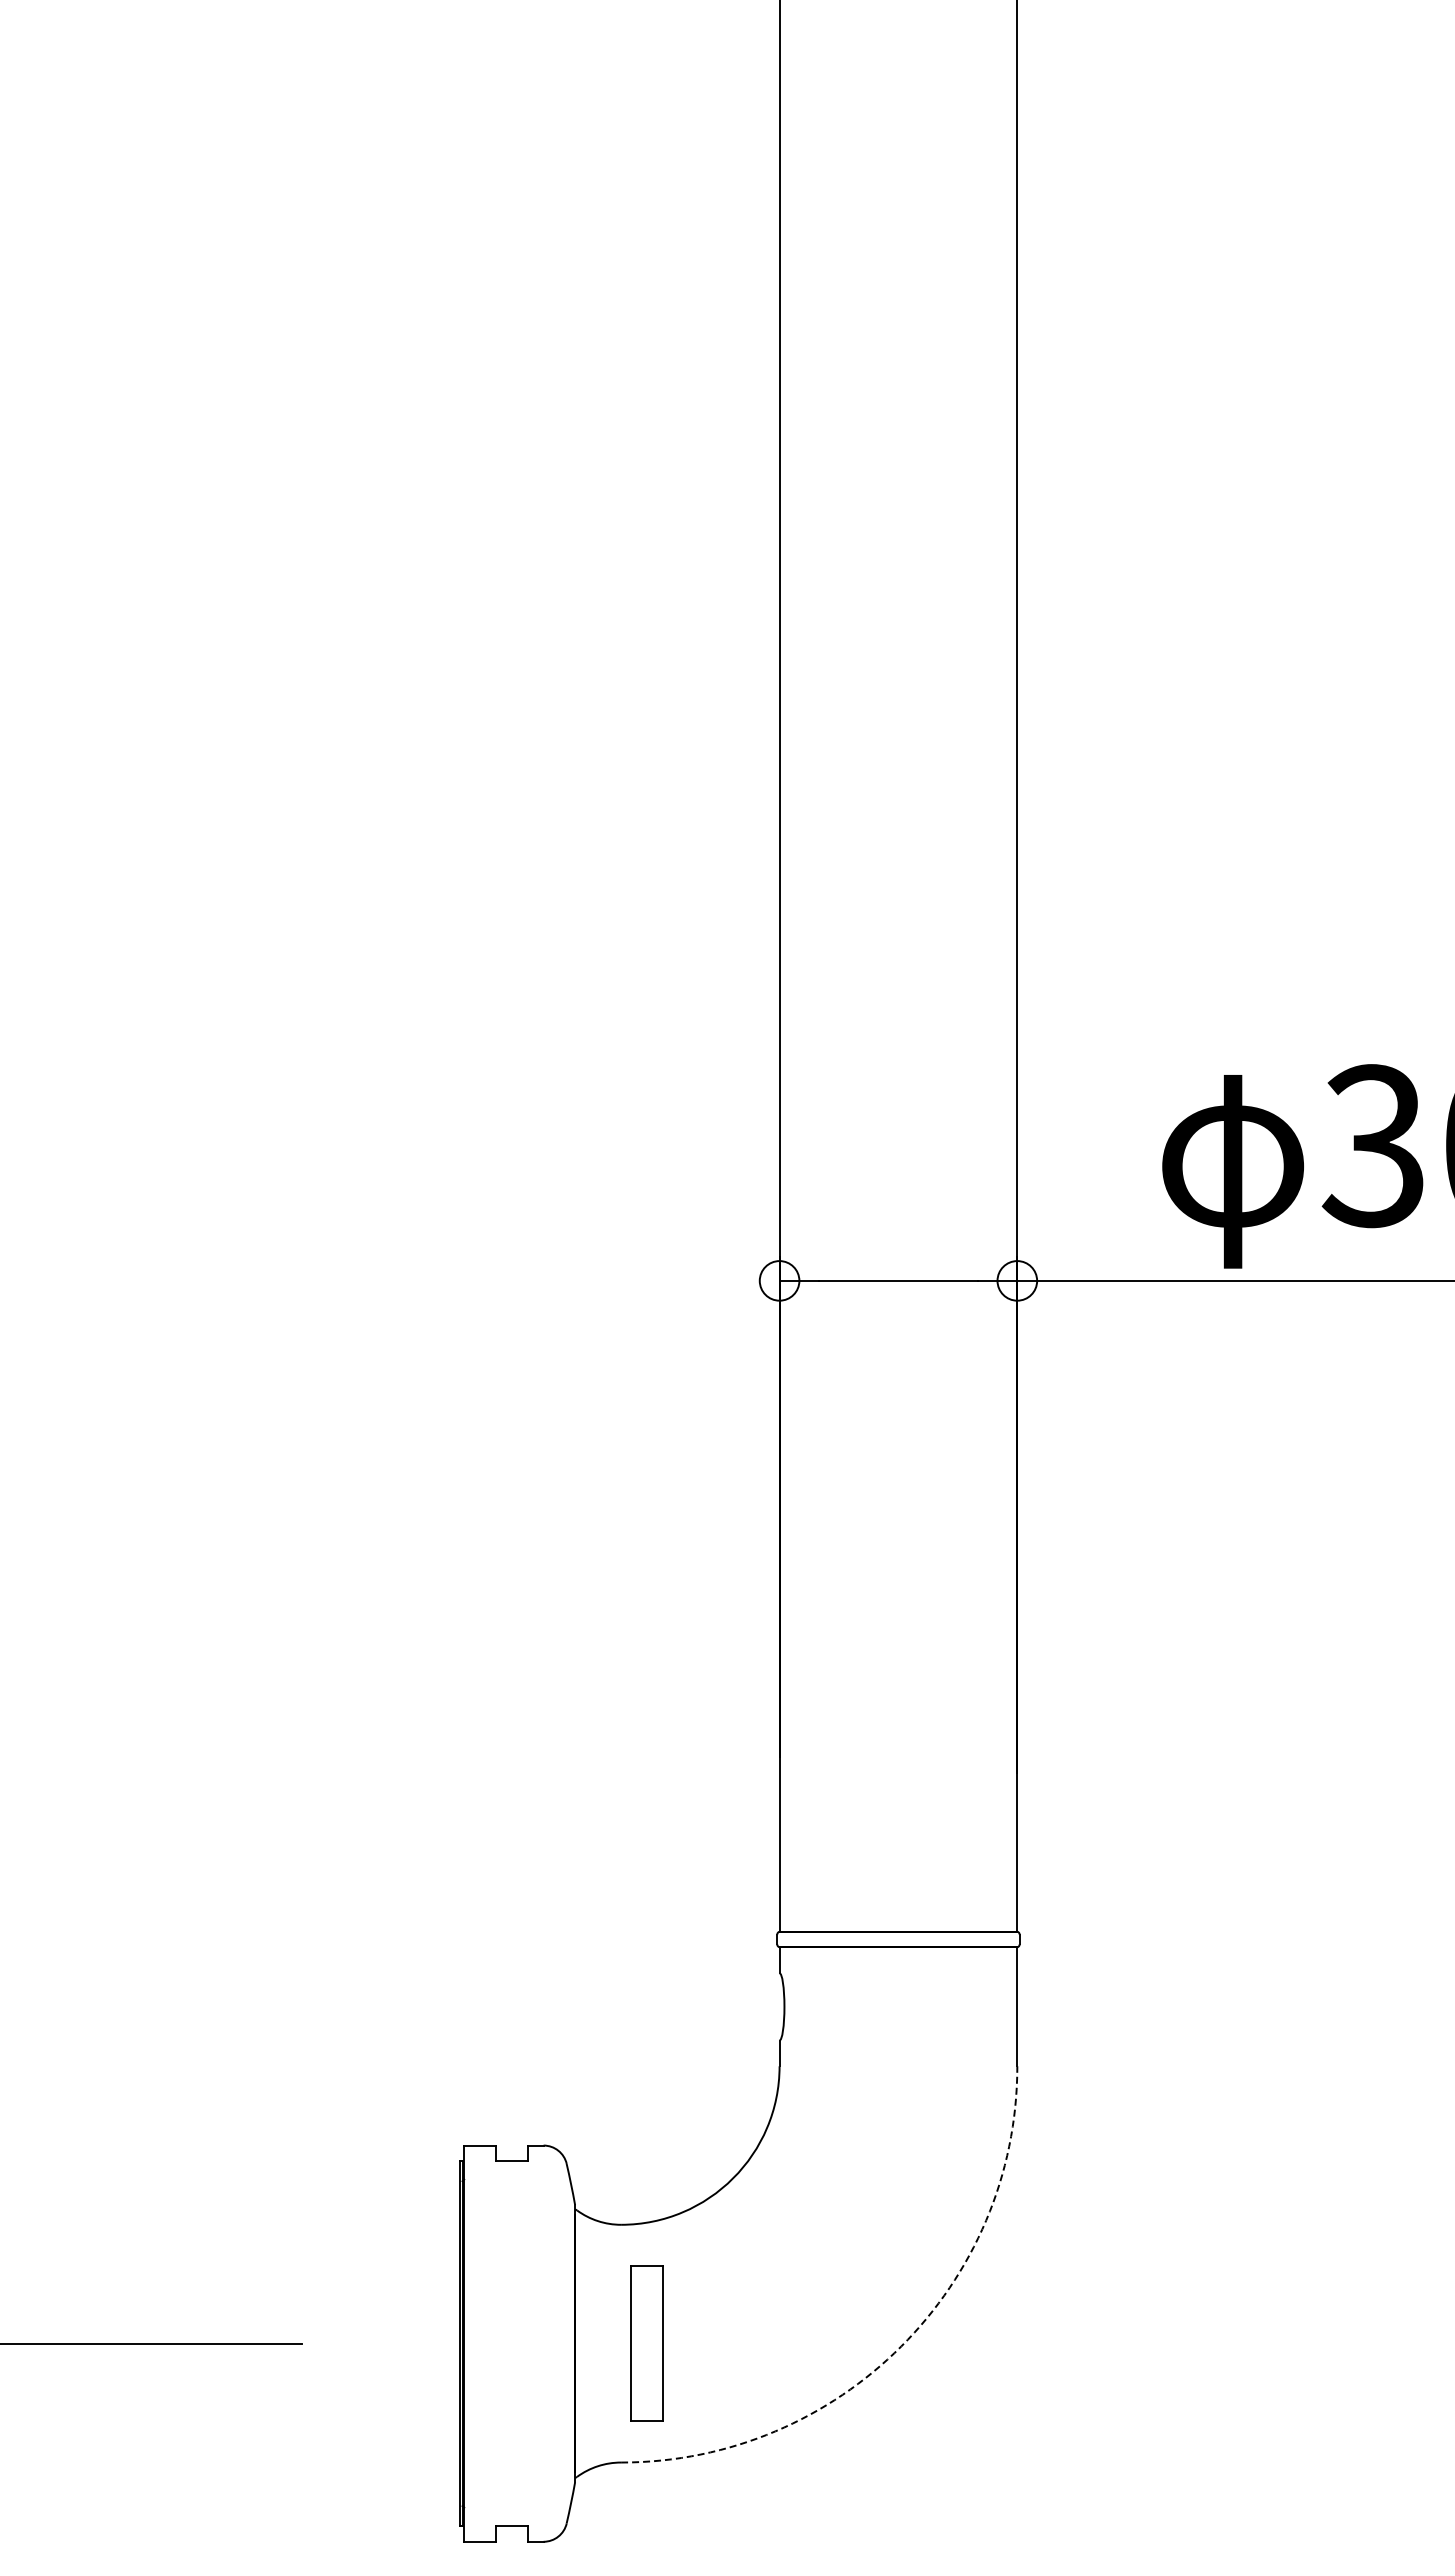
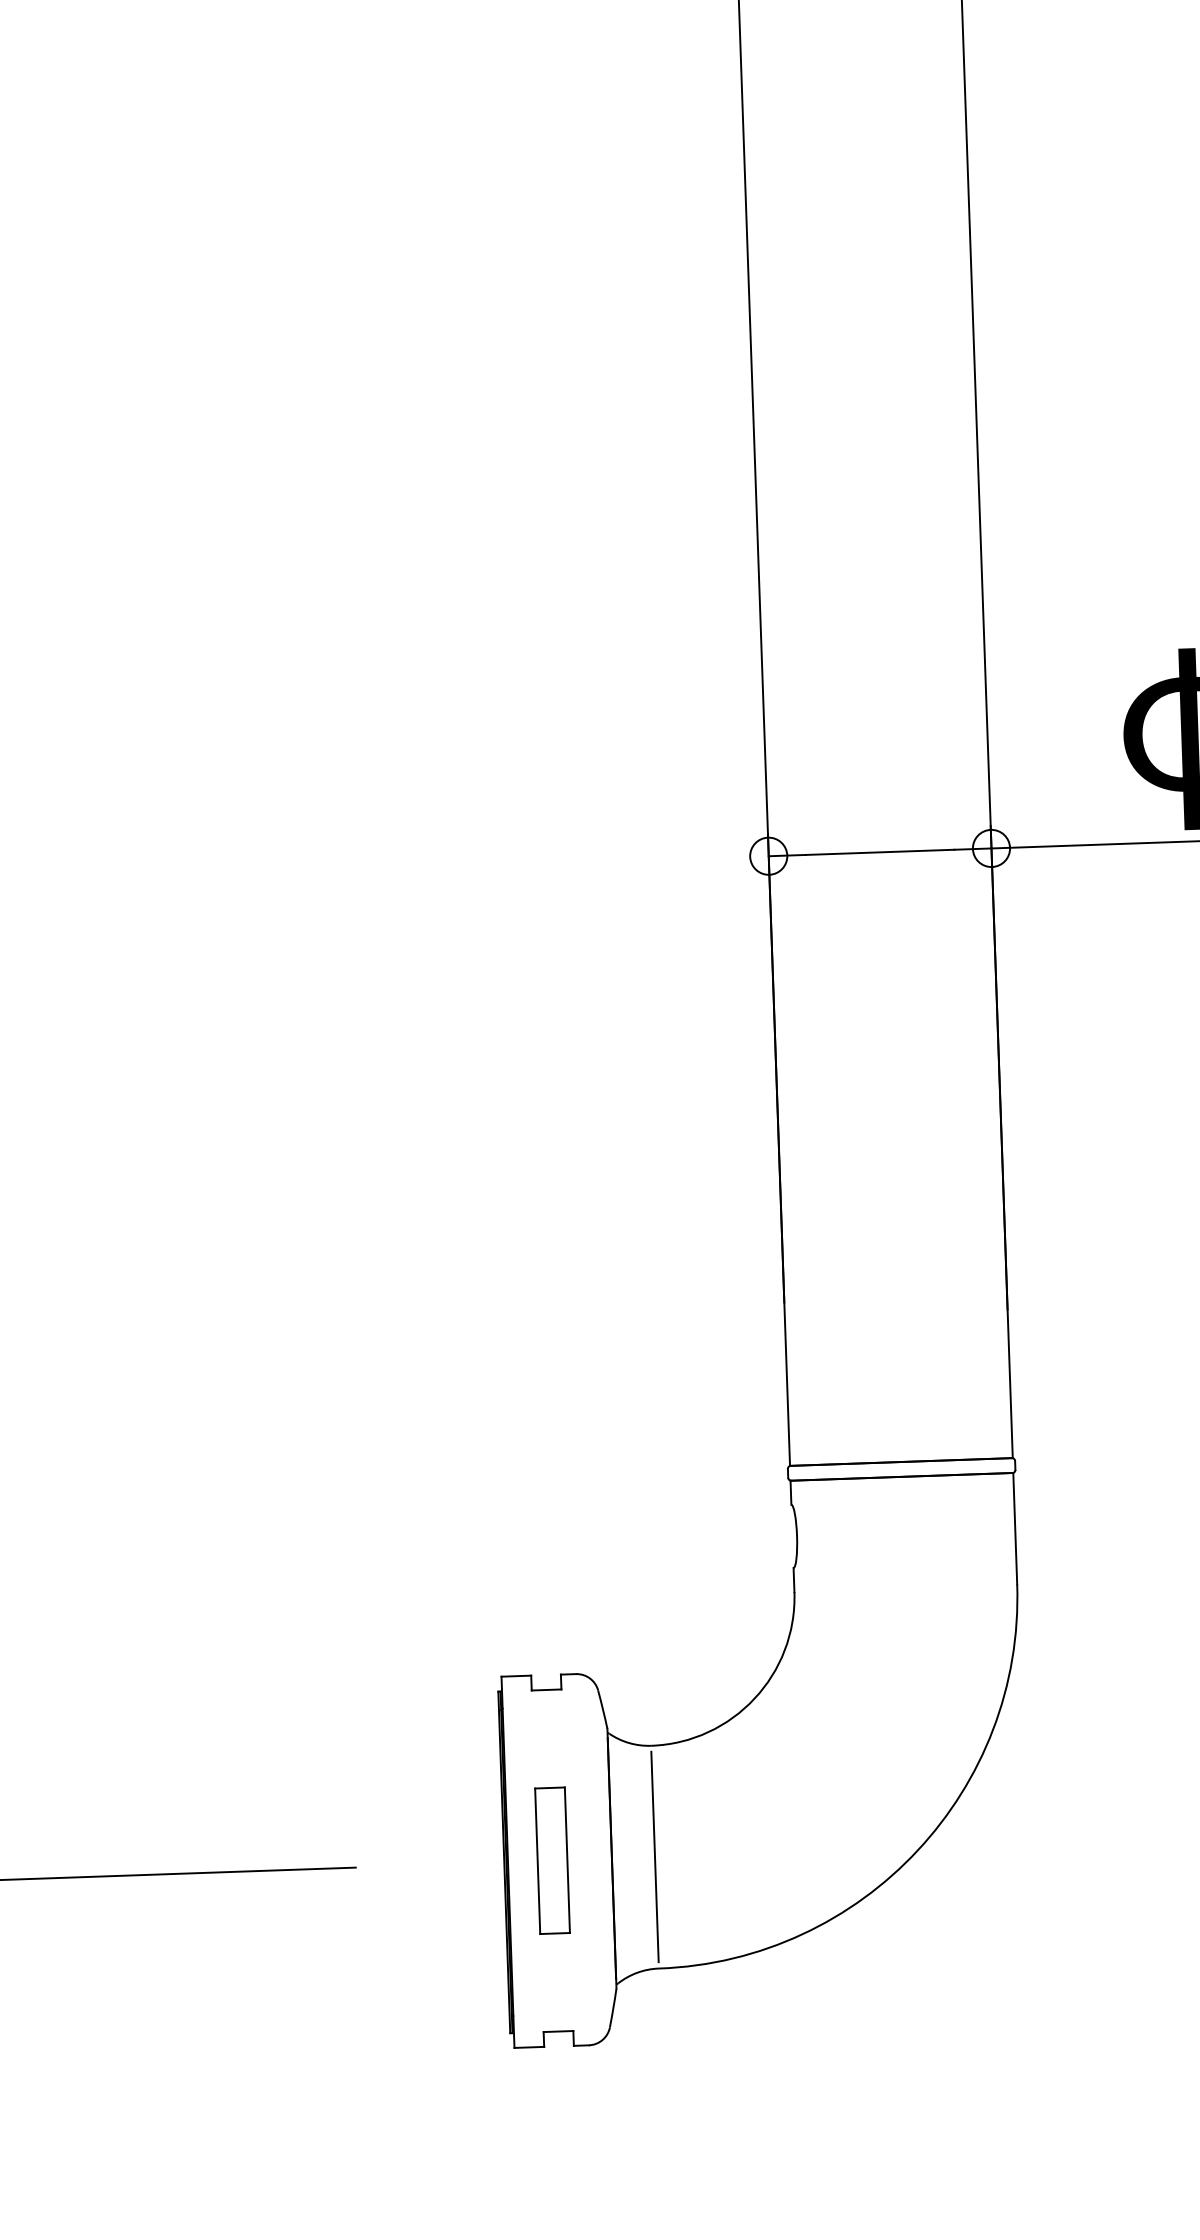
line: (621, 2343) -> (655, 1857), added
part: (646, 2343) -> (552, 1860), moved
arc: (901, 2346) -> (917, 1850), dashed -> solid

